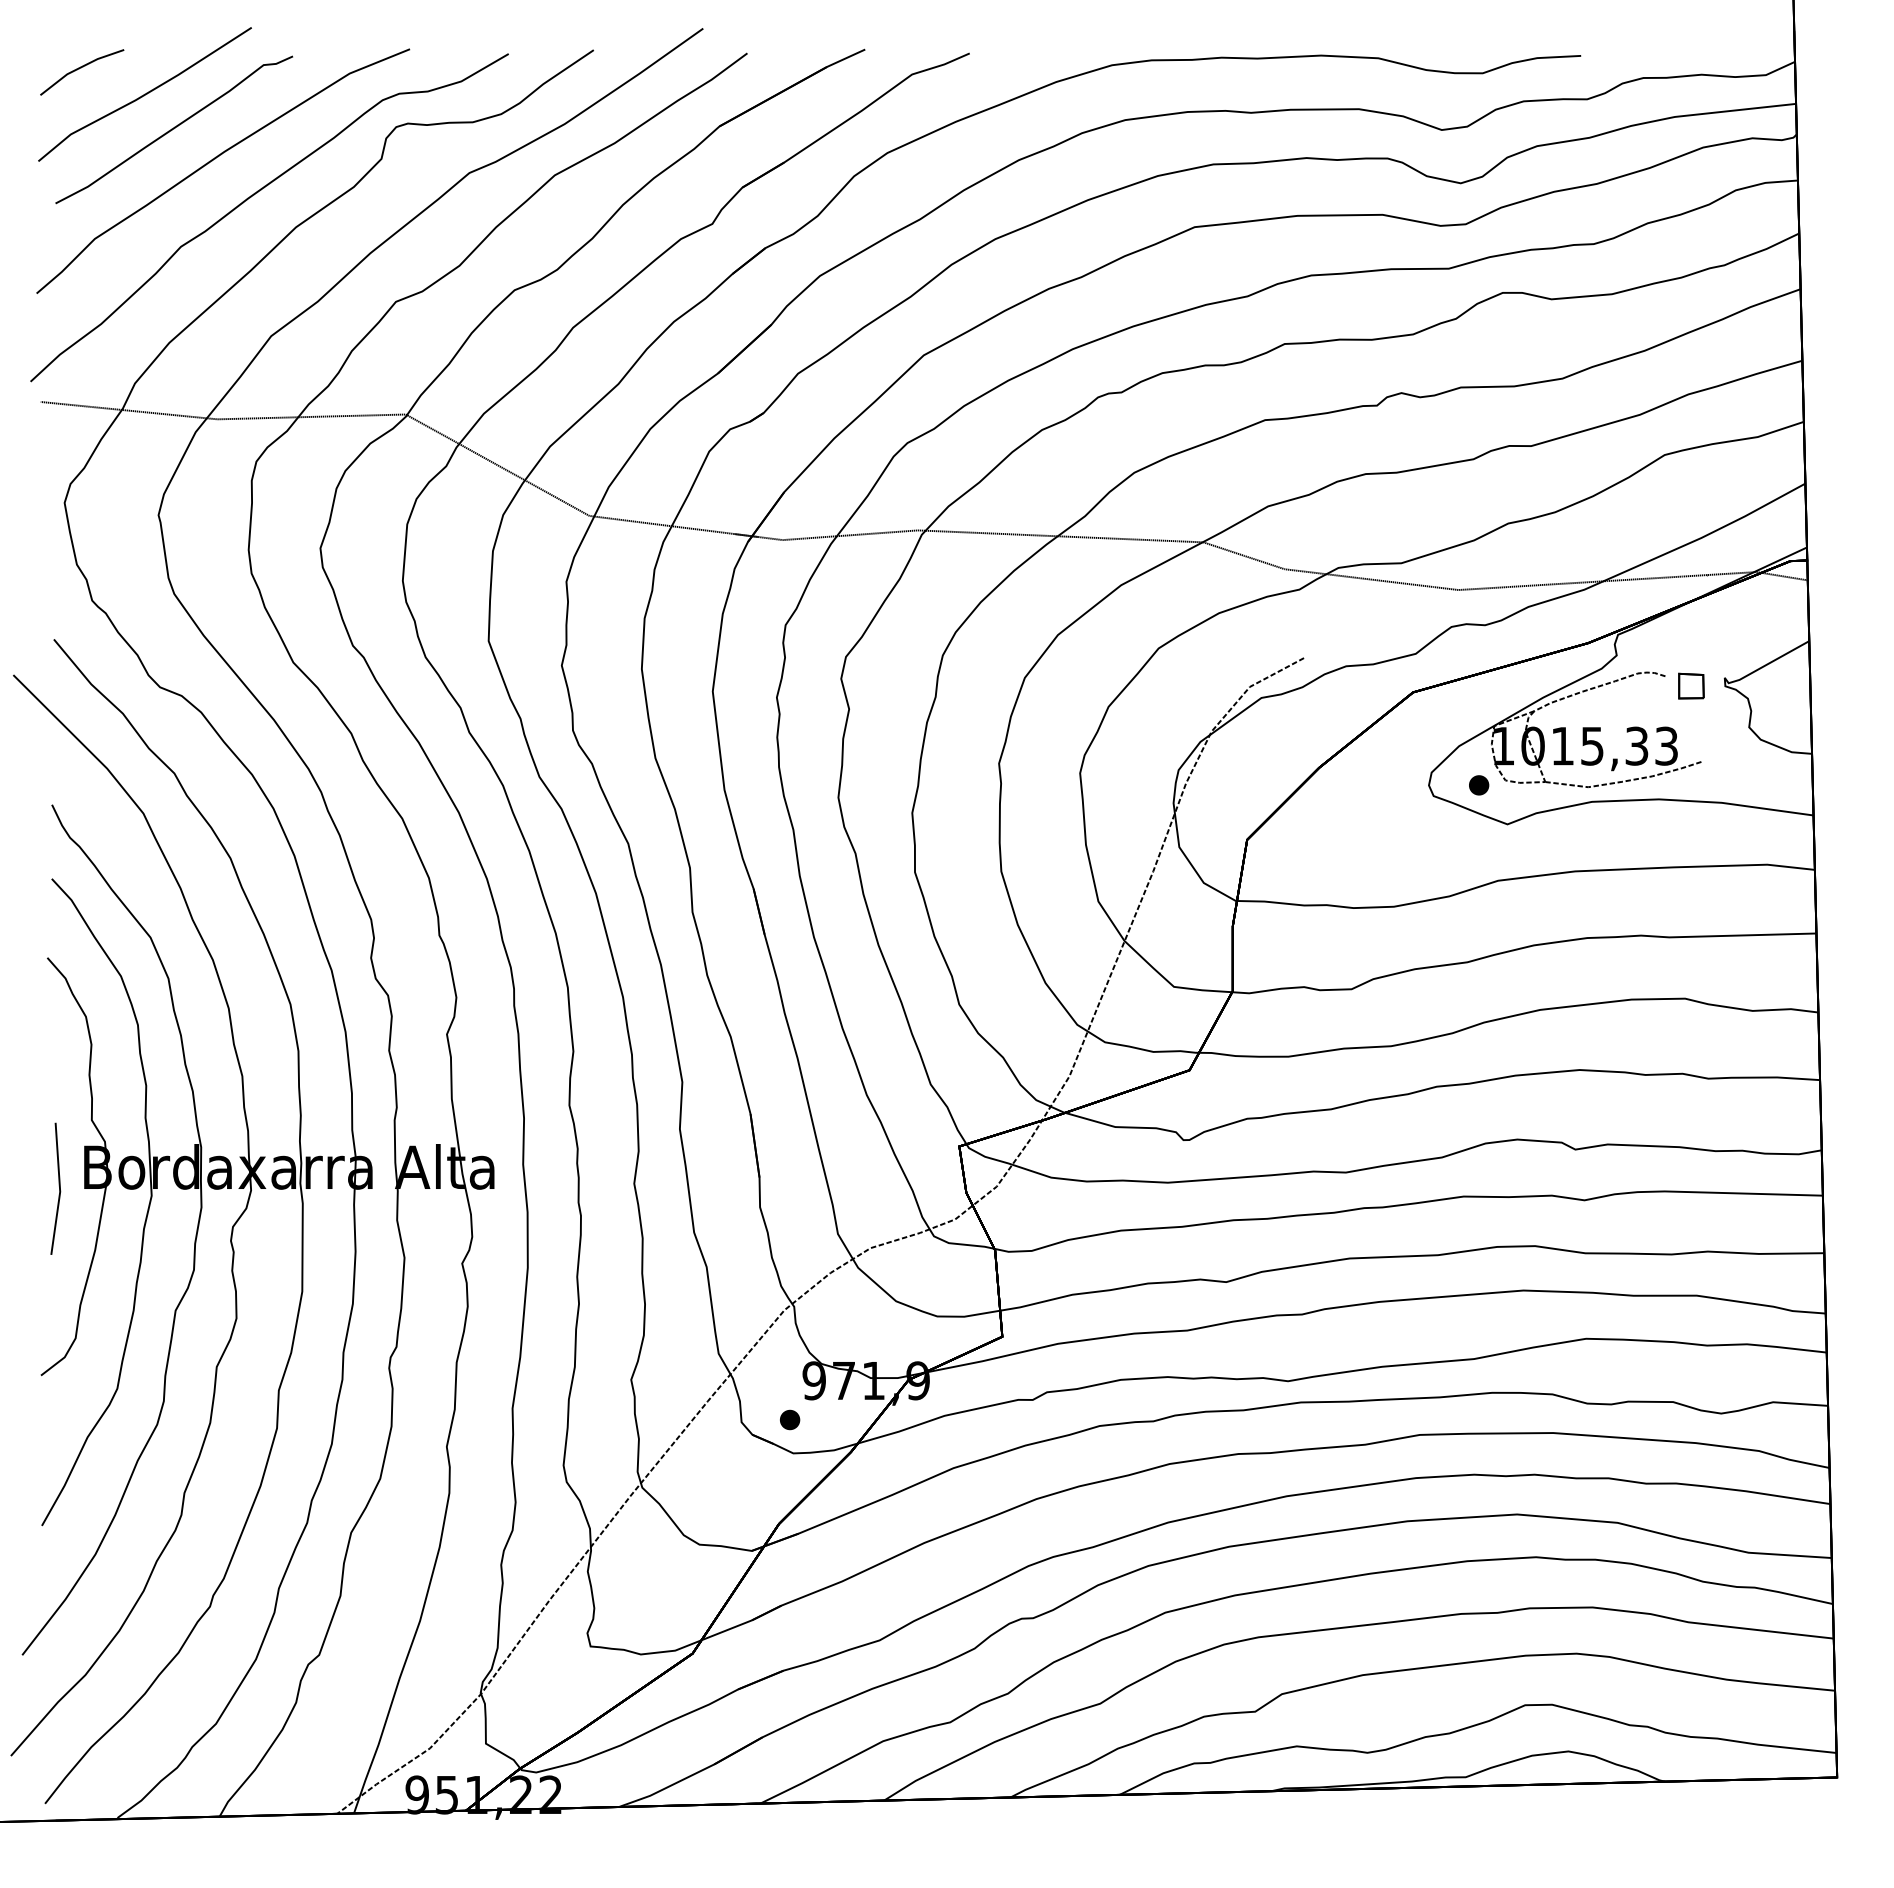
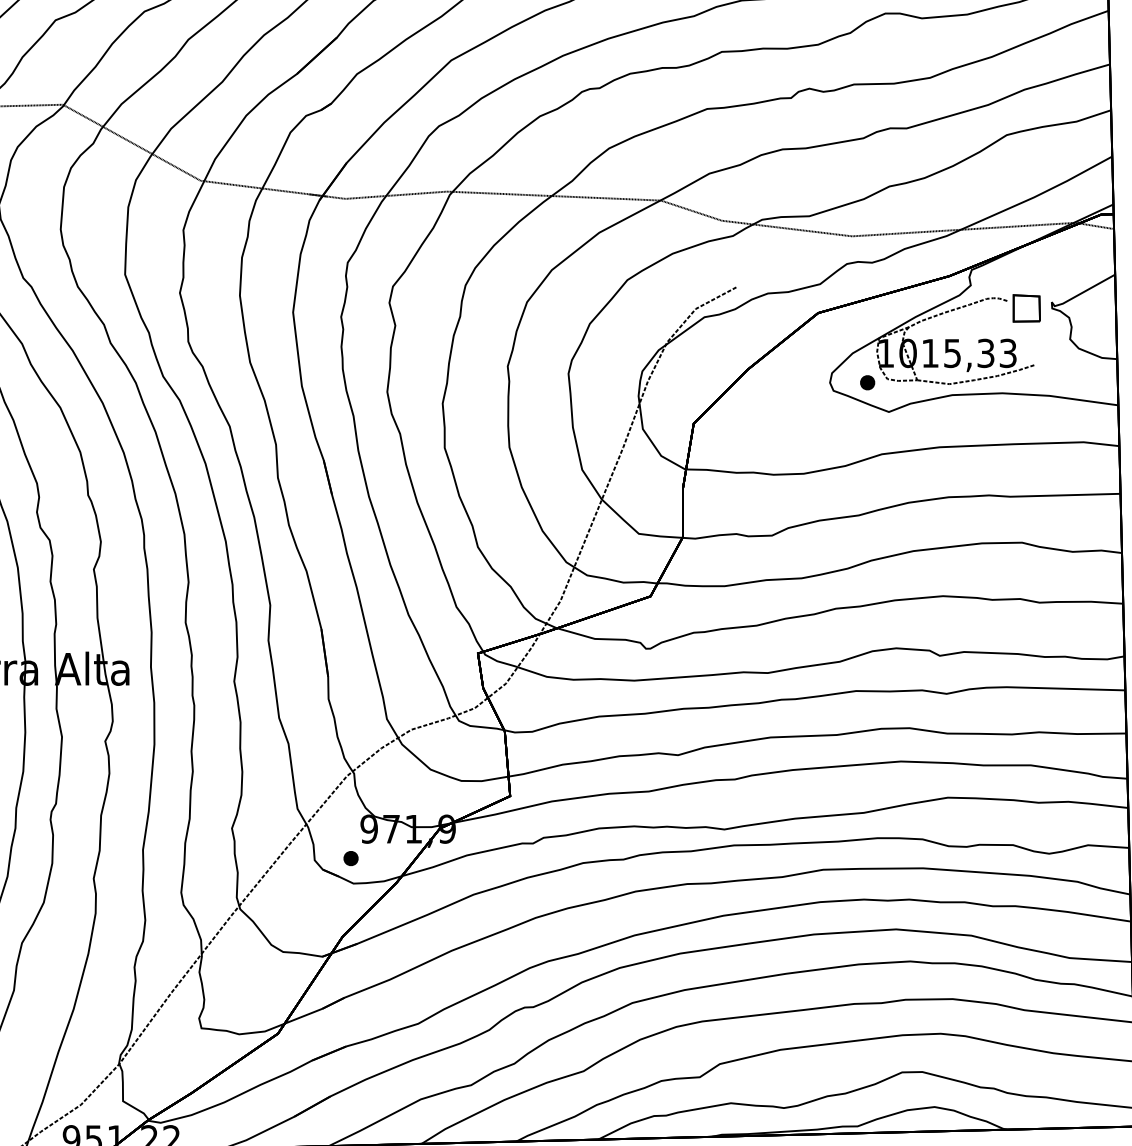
part: (1691, 685) -> (1026, 307), size x1.43

